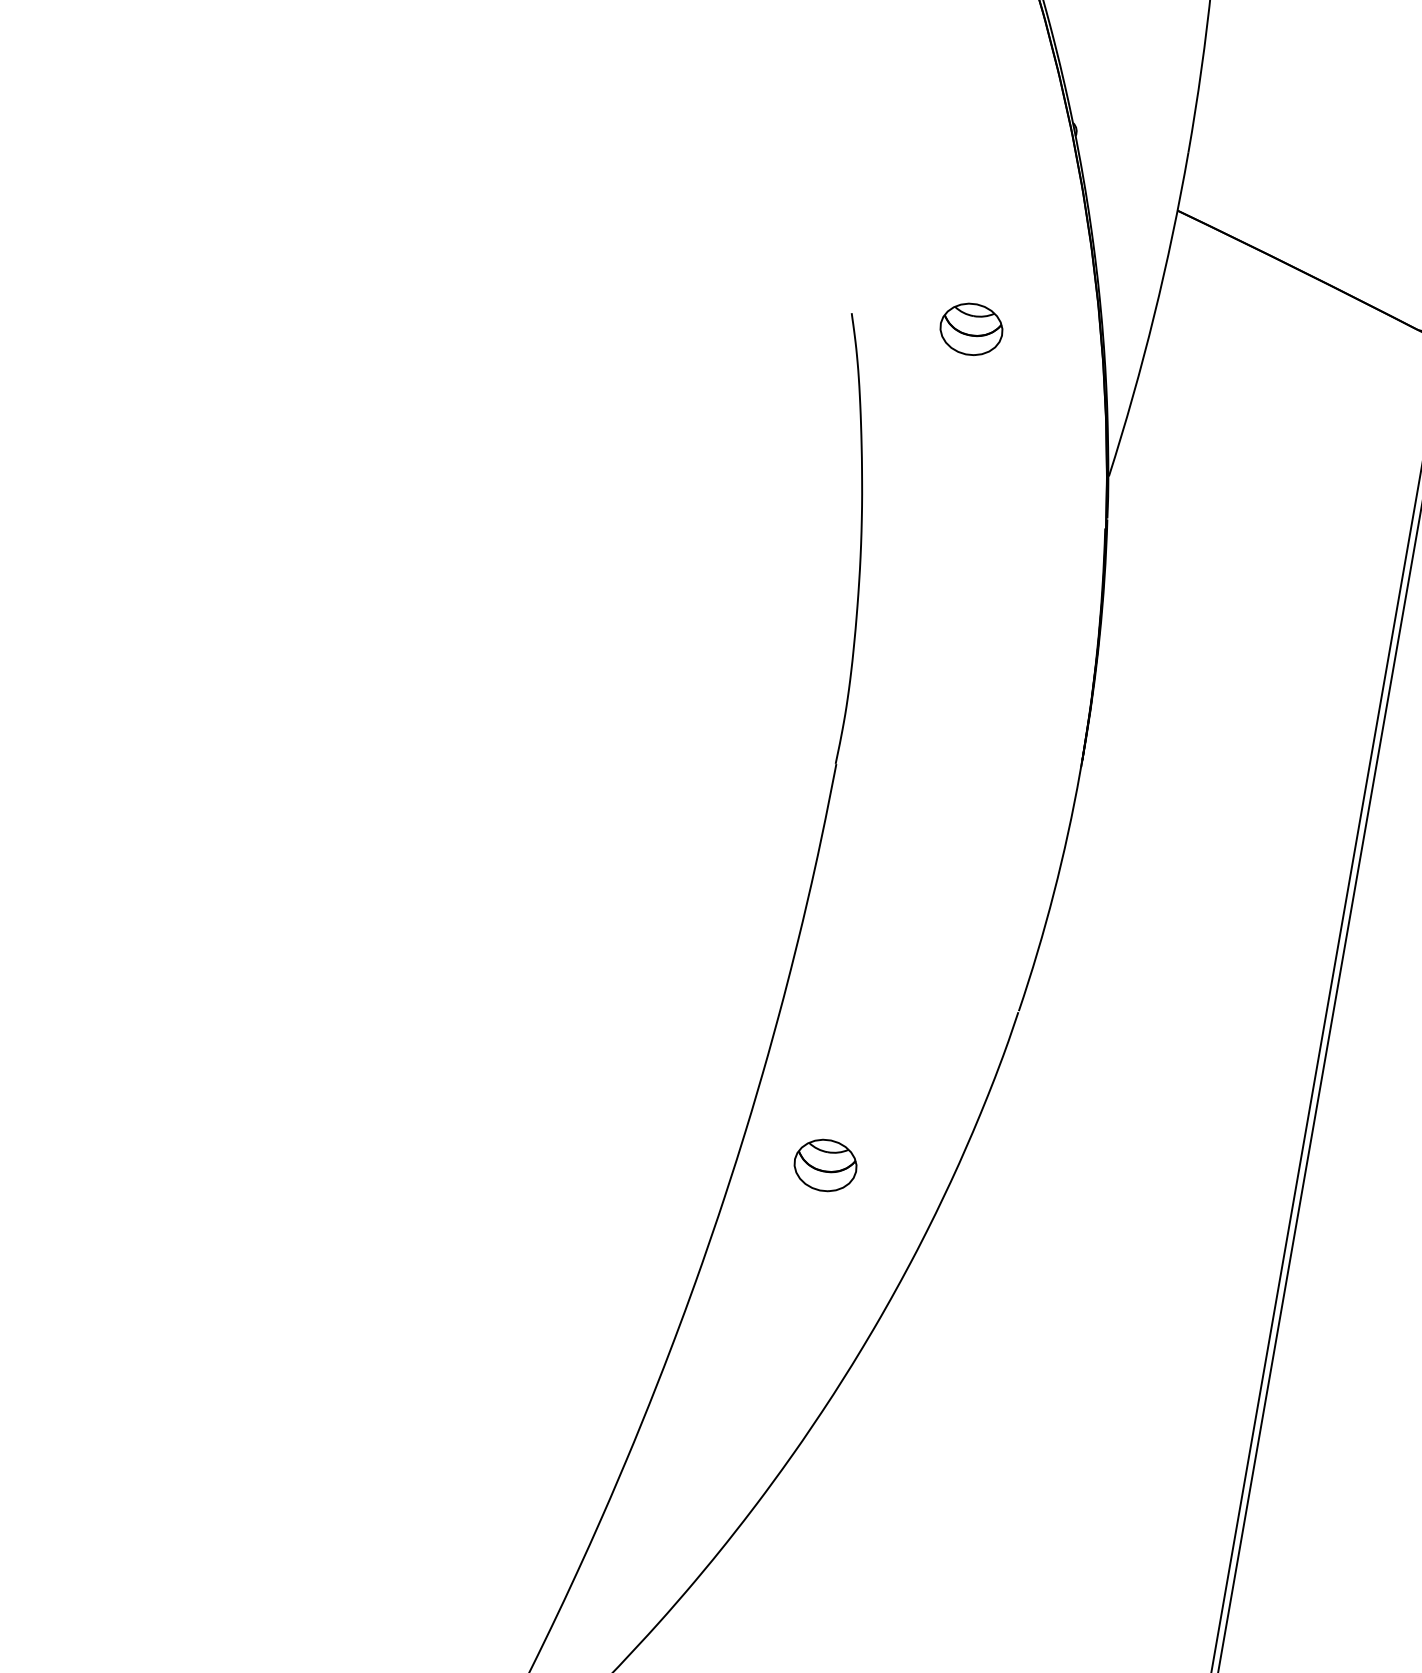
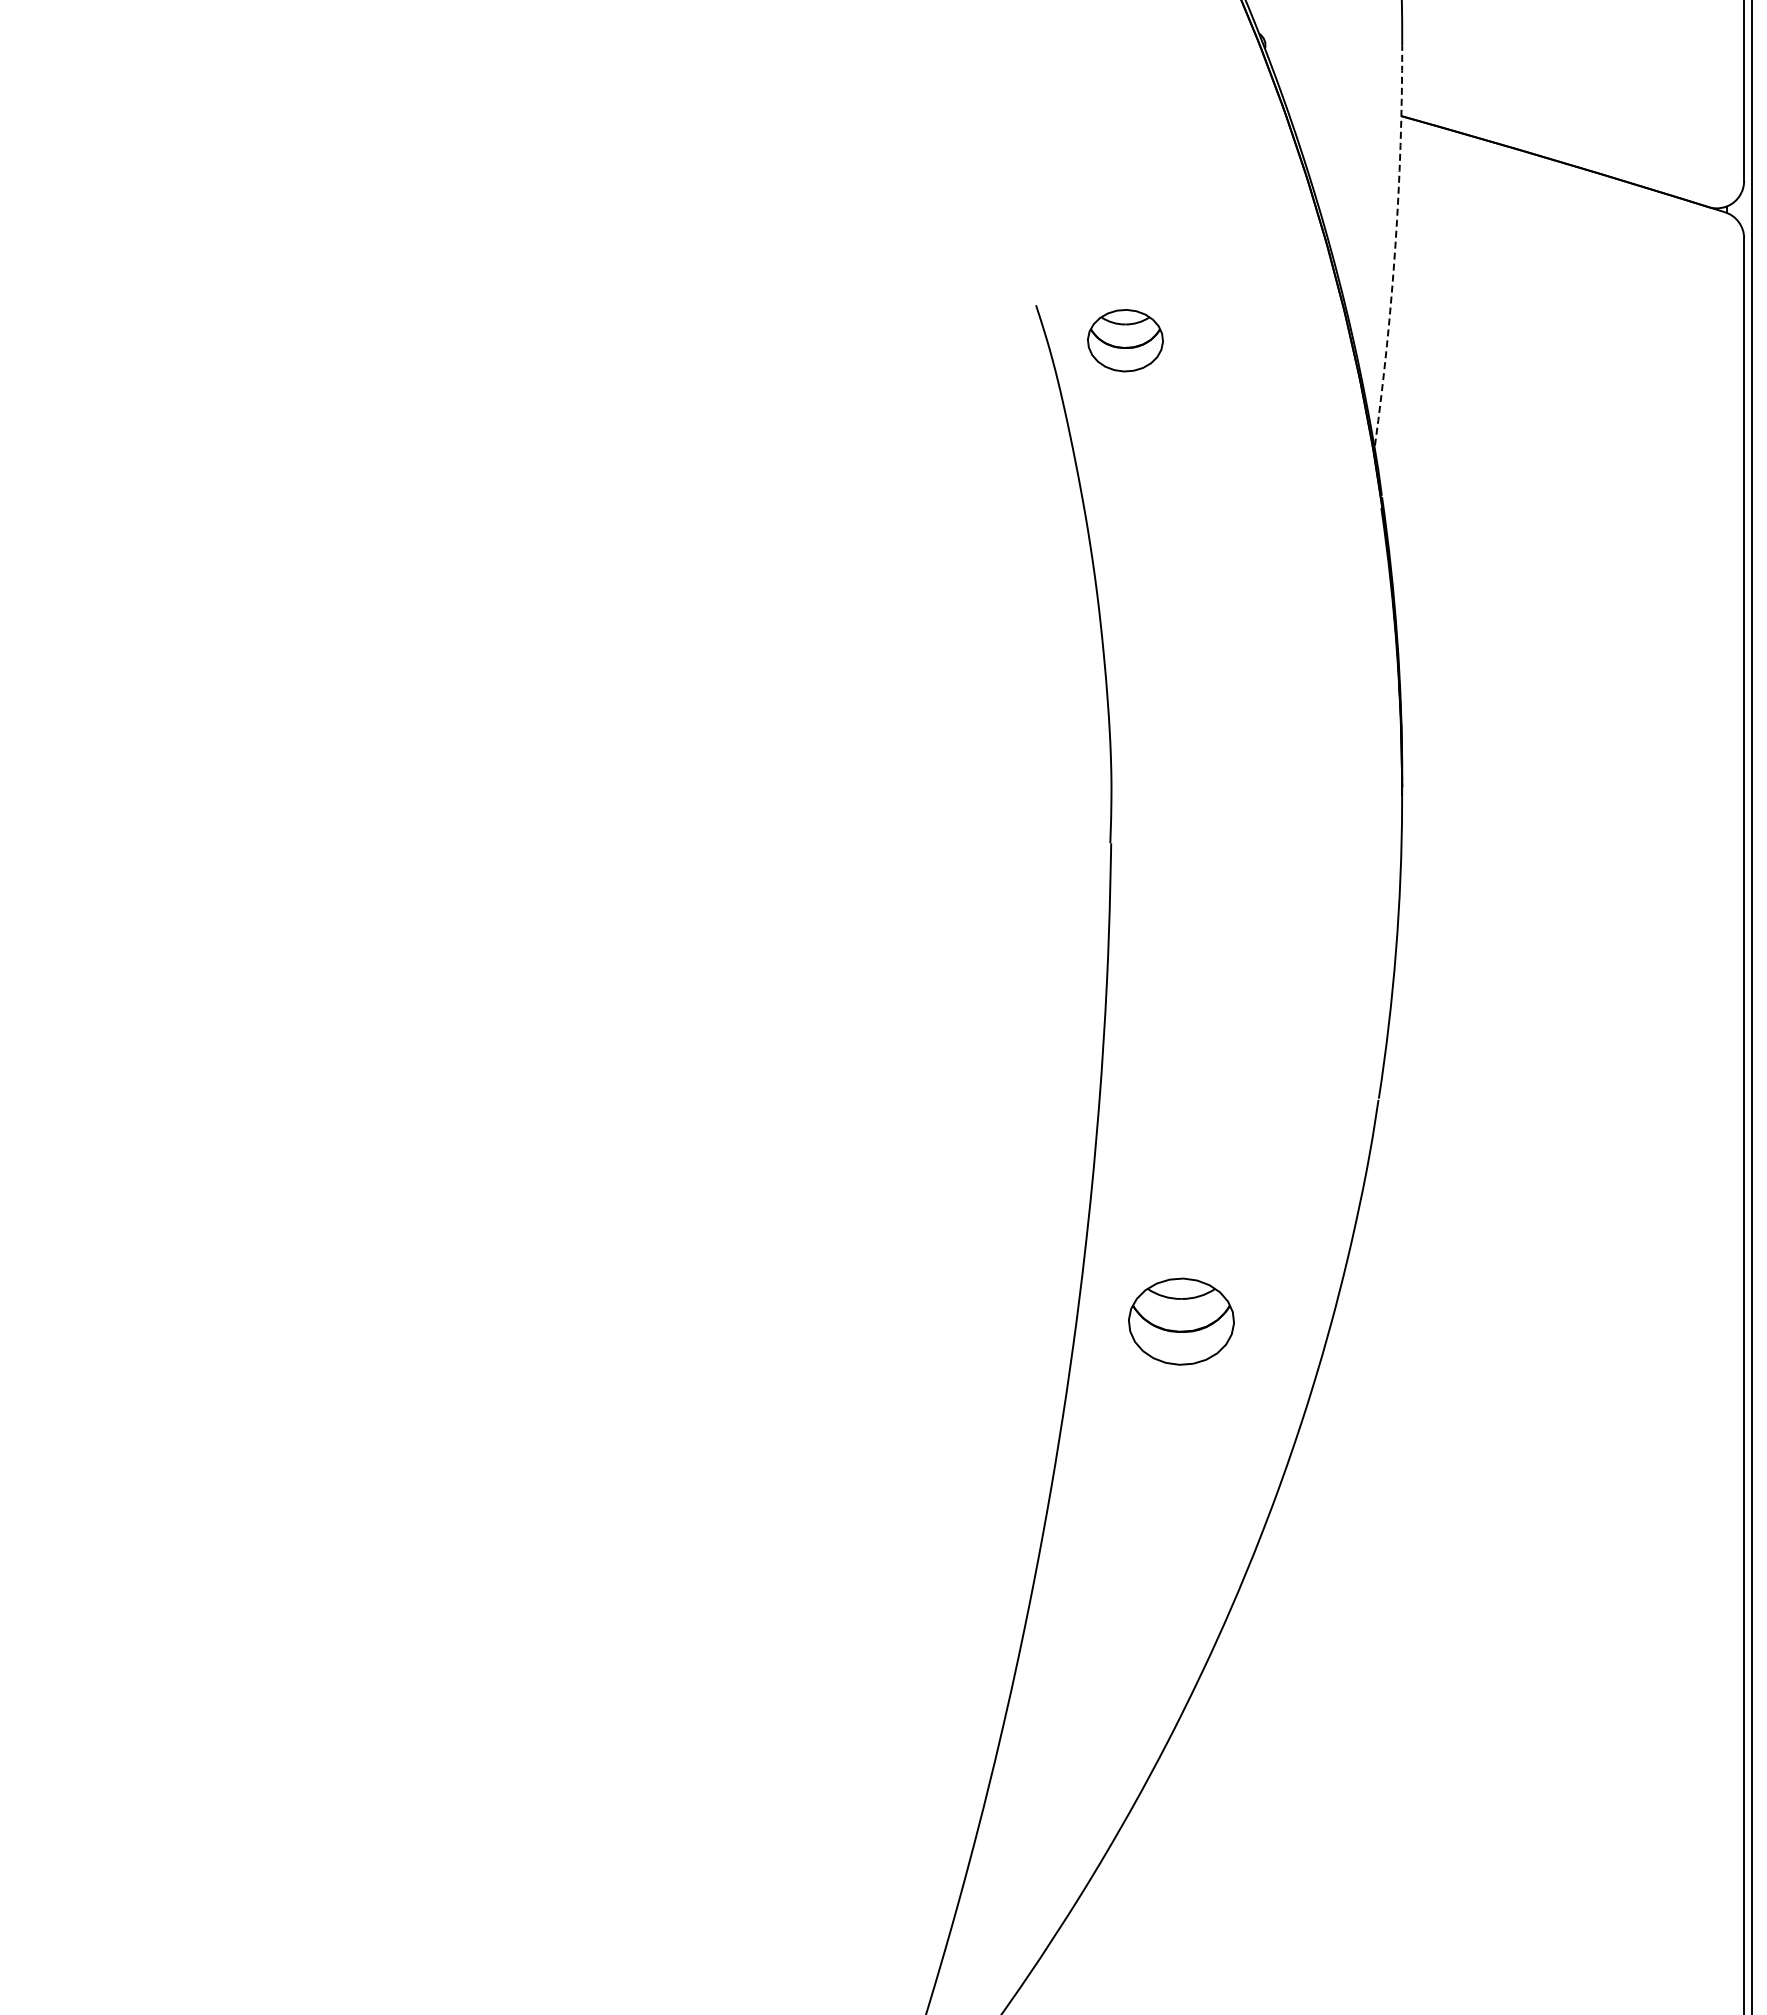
arc: (1154, 315) -> (1395, 245), solid -> dashed
part: (971, 329) -> (1125, 340), moved
part: (825, 1165) -> (1181, 1321), size x1.4

